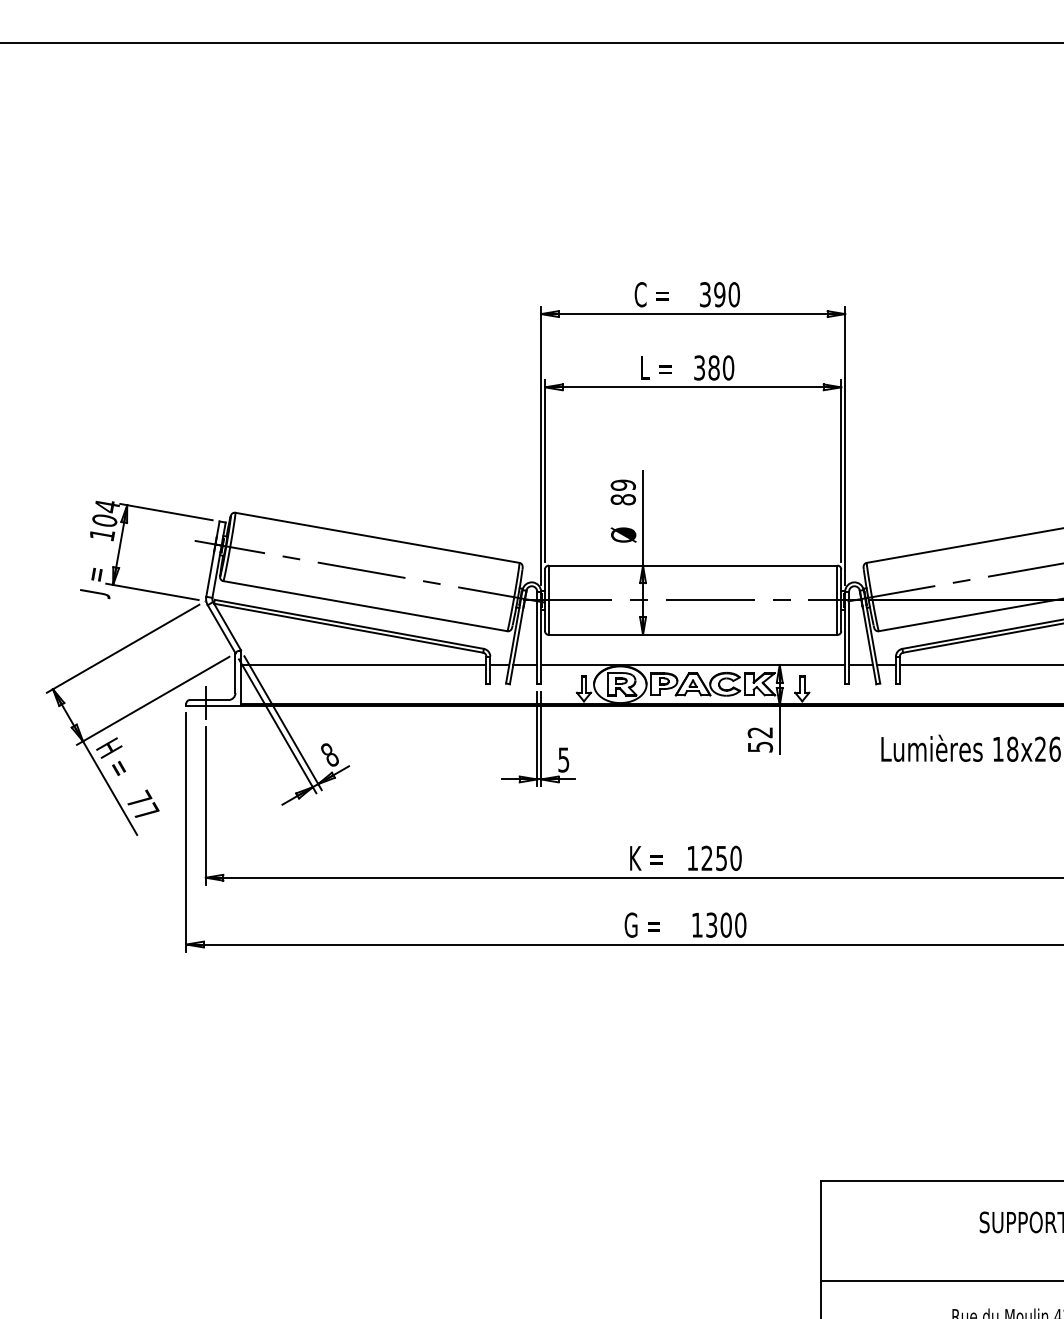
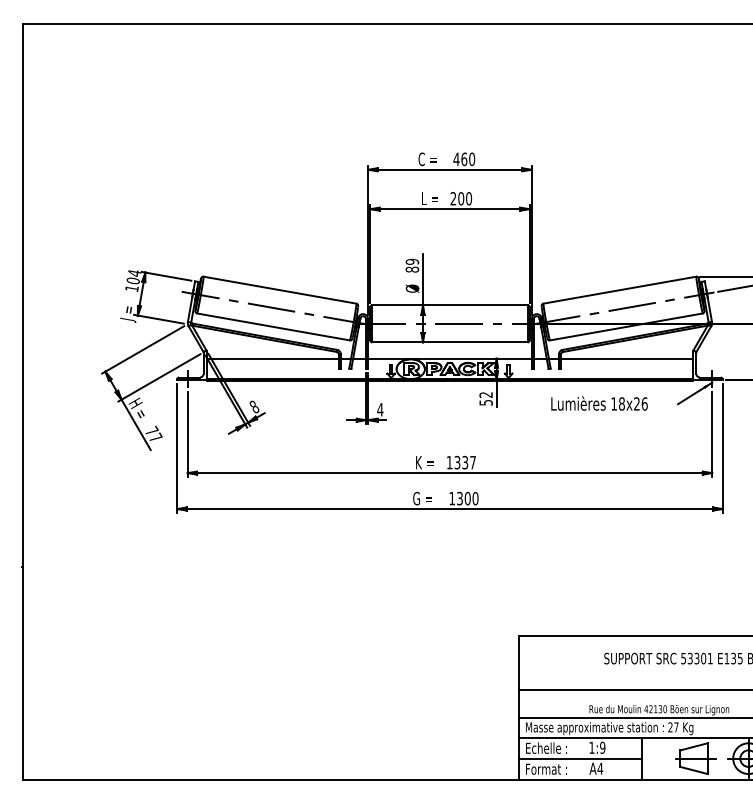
text: (712, 295) -> (460, 159), 390 -> 460
text: (707, 367) -> (457, 198), 380 -> 200
text: (564, 759) -> (380, 409), 5 -> 4
text: (722, 858) -> (465, 462), 1250 -> 1337

